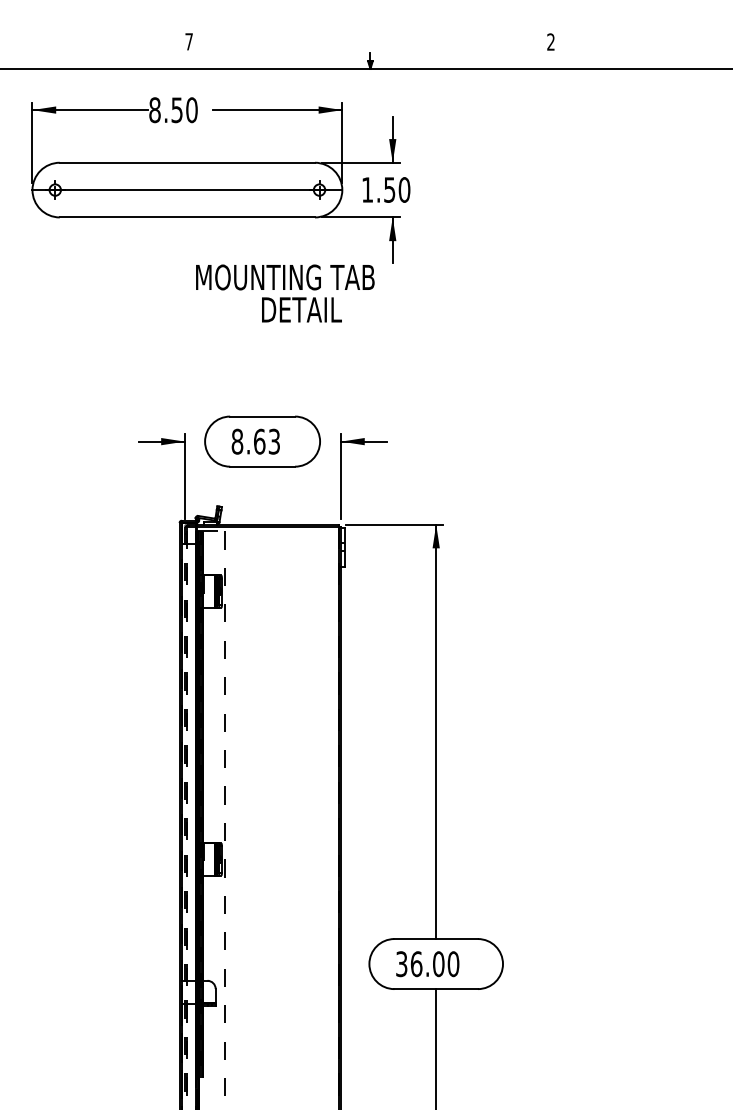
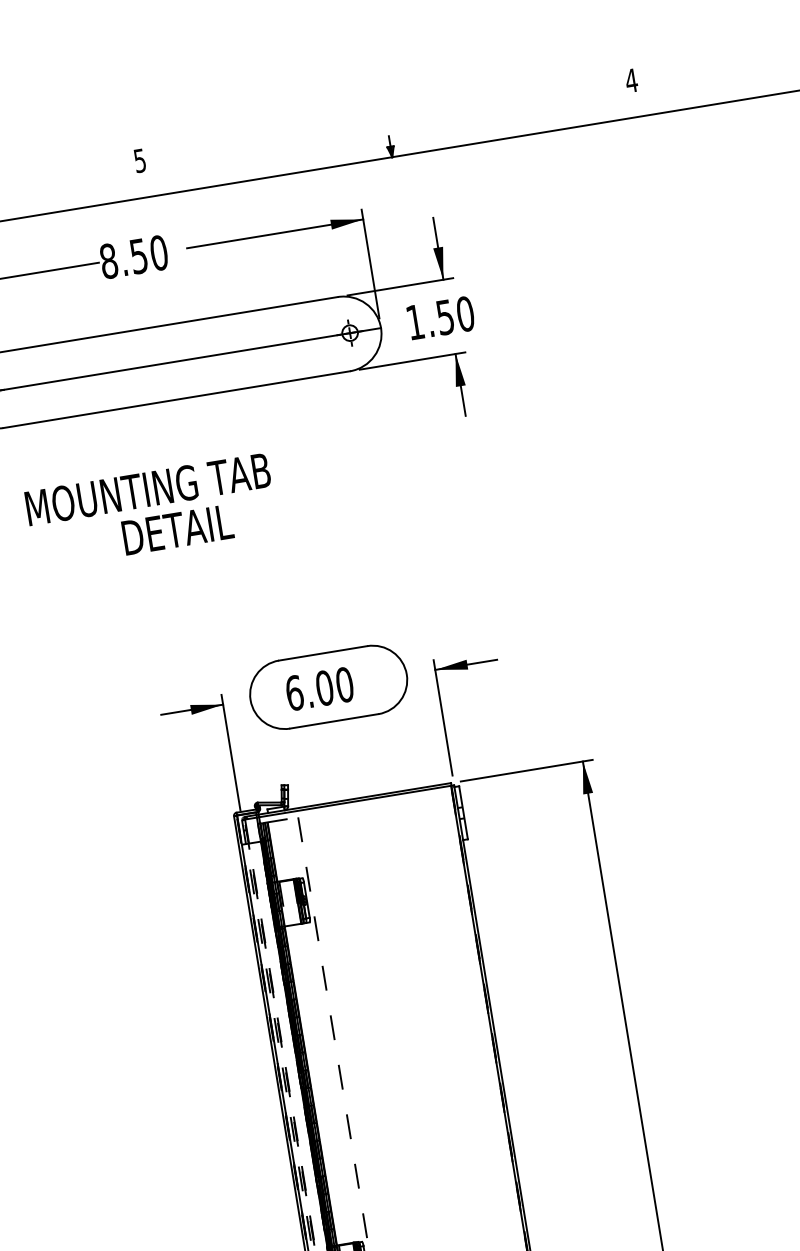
text: (188, 41) -> (139, 160), 7 -> 5
text: (550, 41) -> (630, 80), 2 -> 4
text: (285, 293) -> (151, 511), moved
text: (255, 441) -> (319, 688), 8.63 -> 6.00

